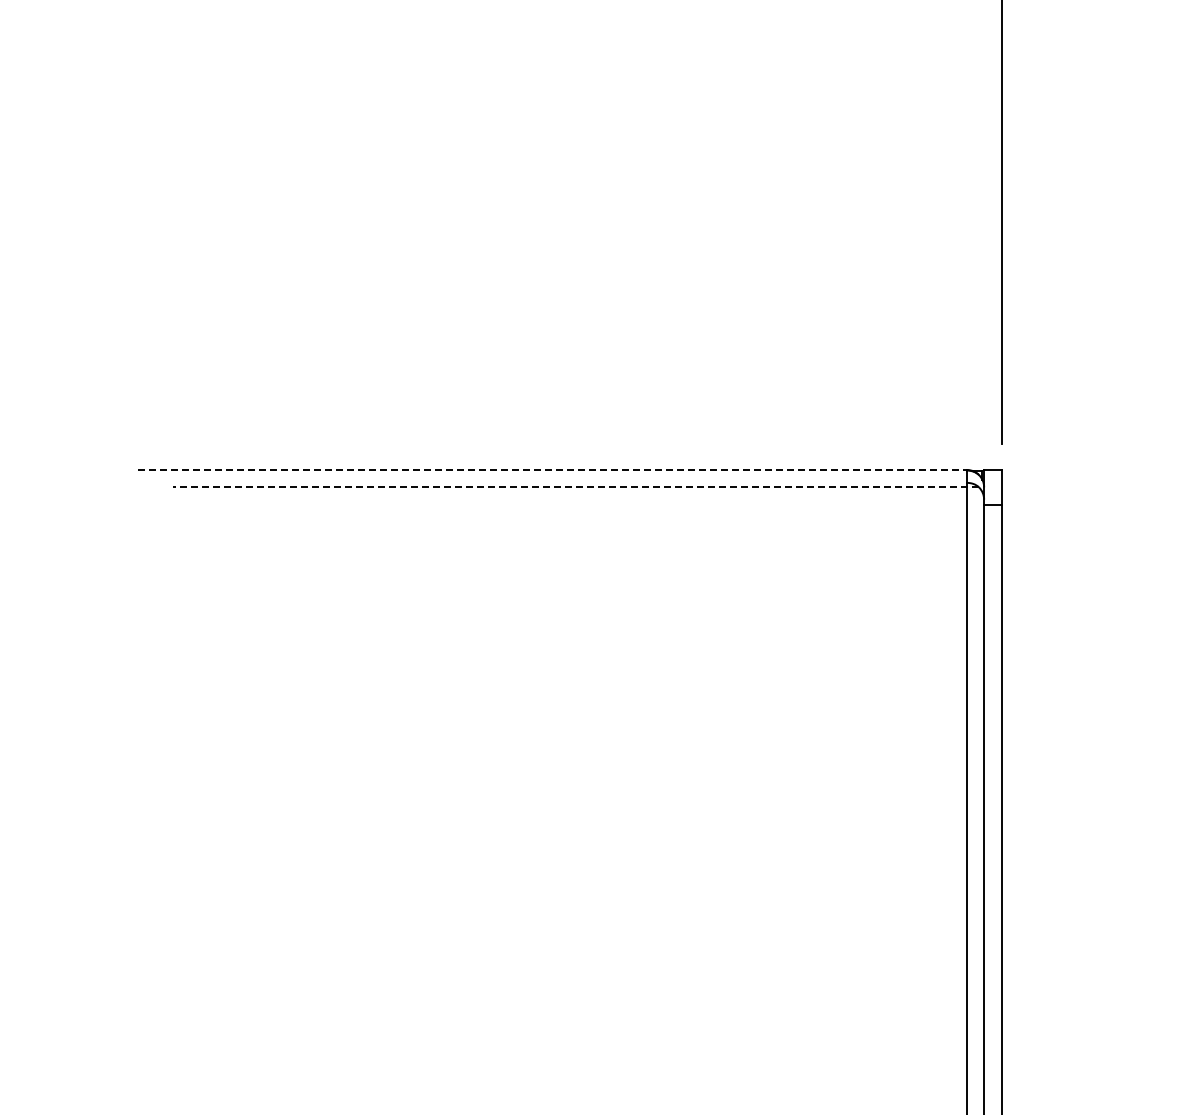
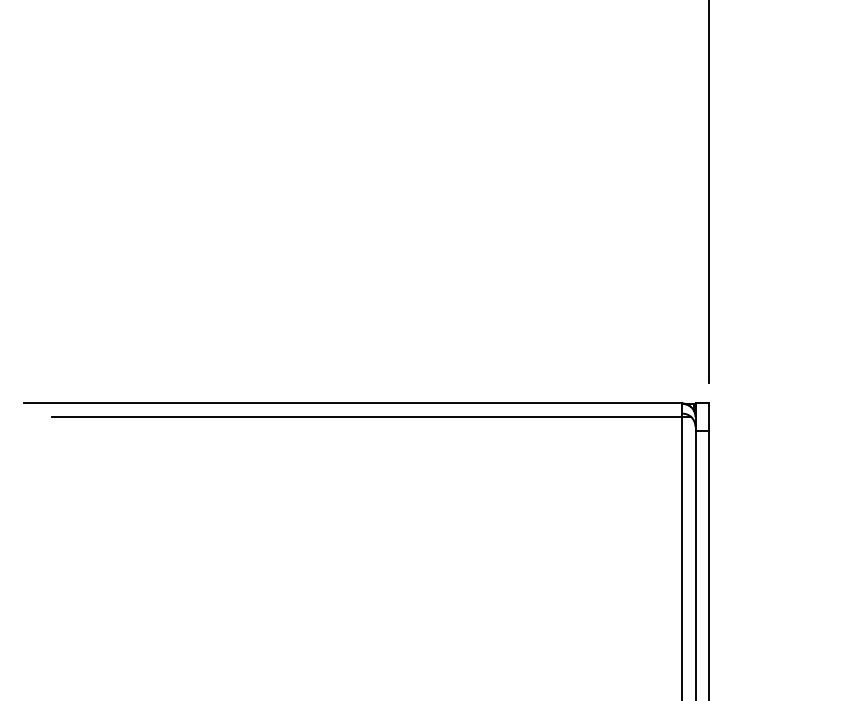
line: (552, 469) -> (353, 403), dashed -> solid
line: (575, 487) -> (371, 417), dashed -> solid

